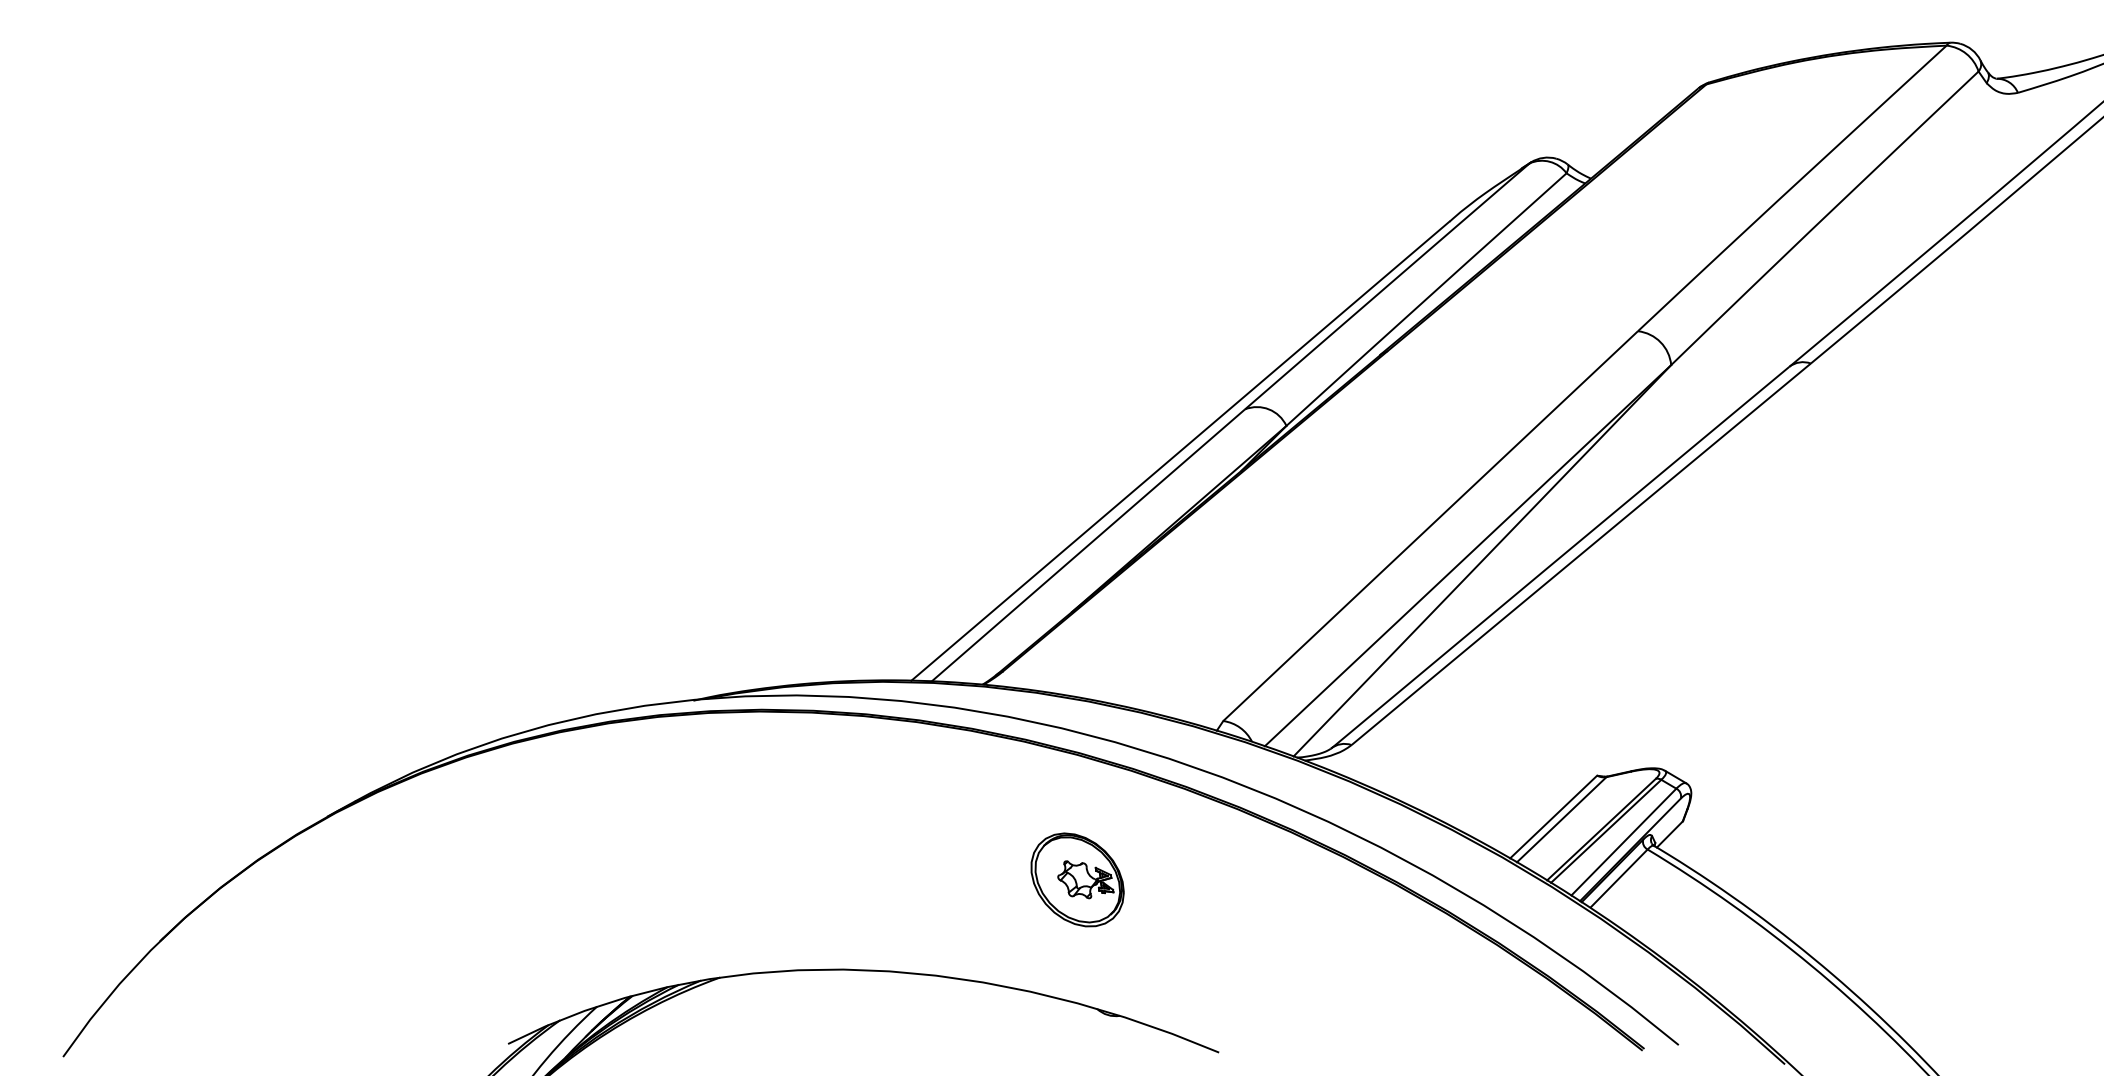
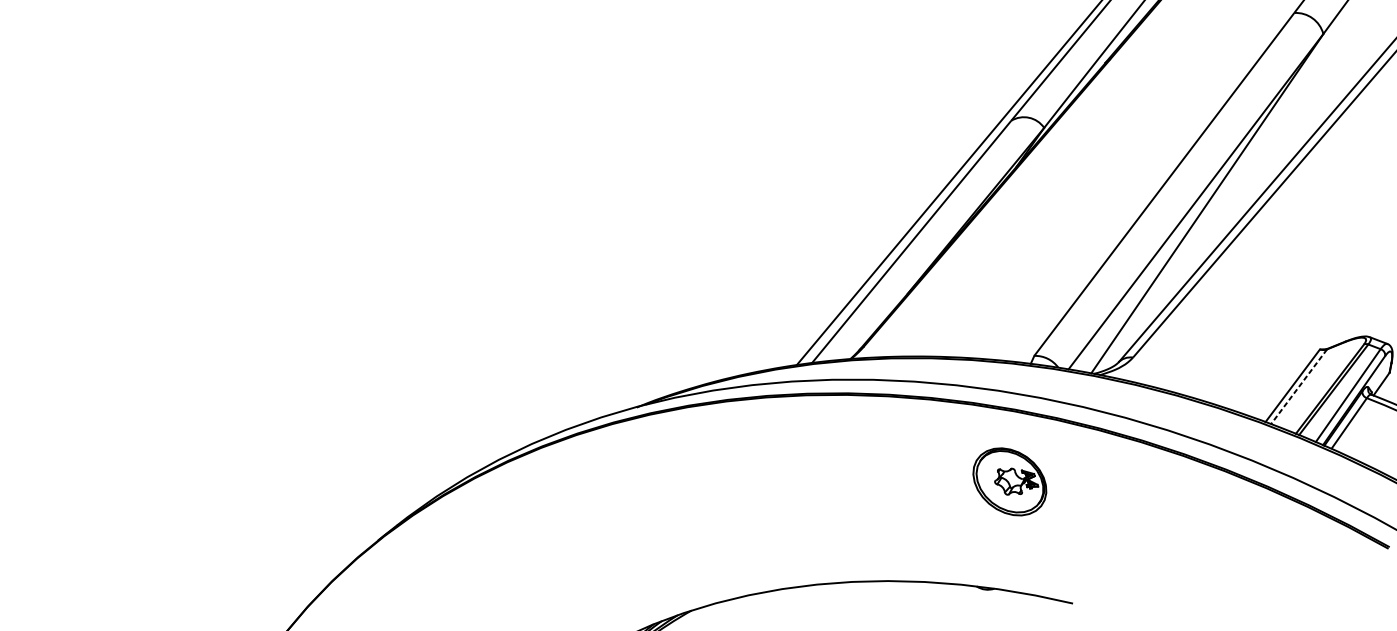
line: (1561, 819) -> (1298, 386), solid -> dashed
part: (1077, 879) -> (1009, 481), moved

